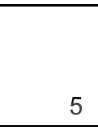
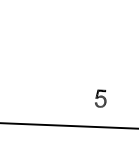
part: (76, 105) -> (101, 98), size x0.71

